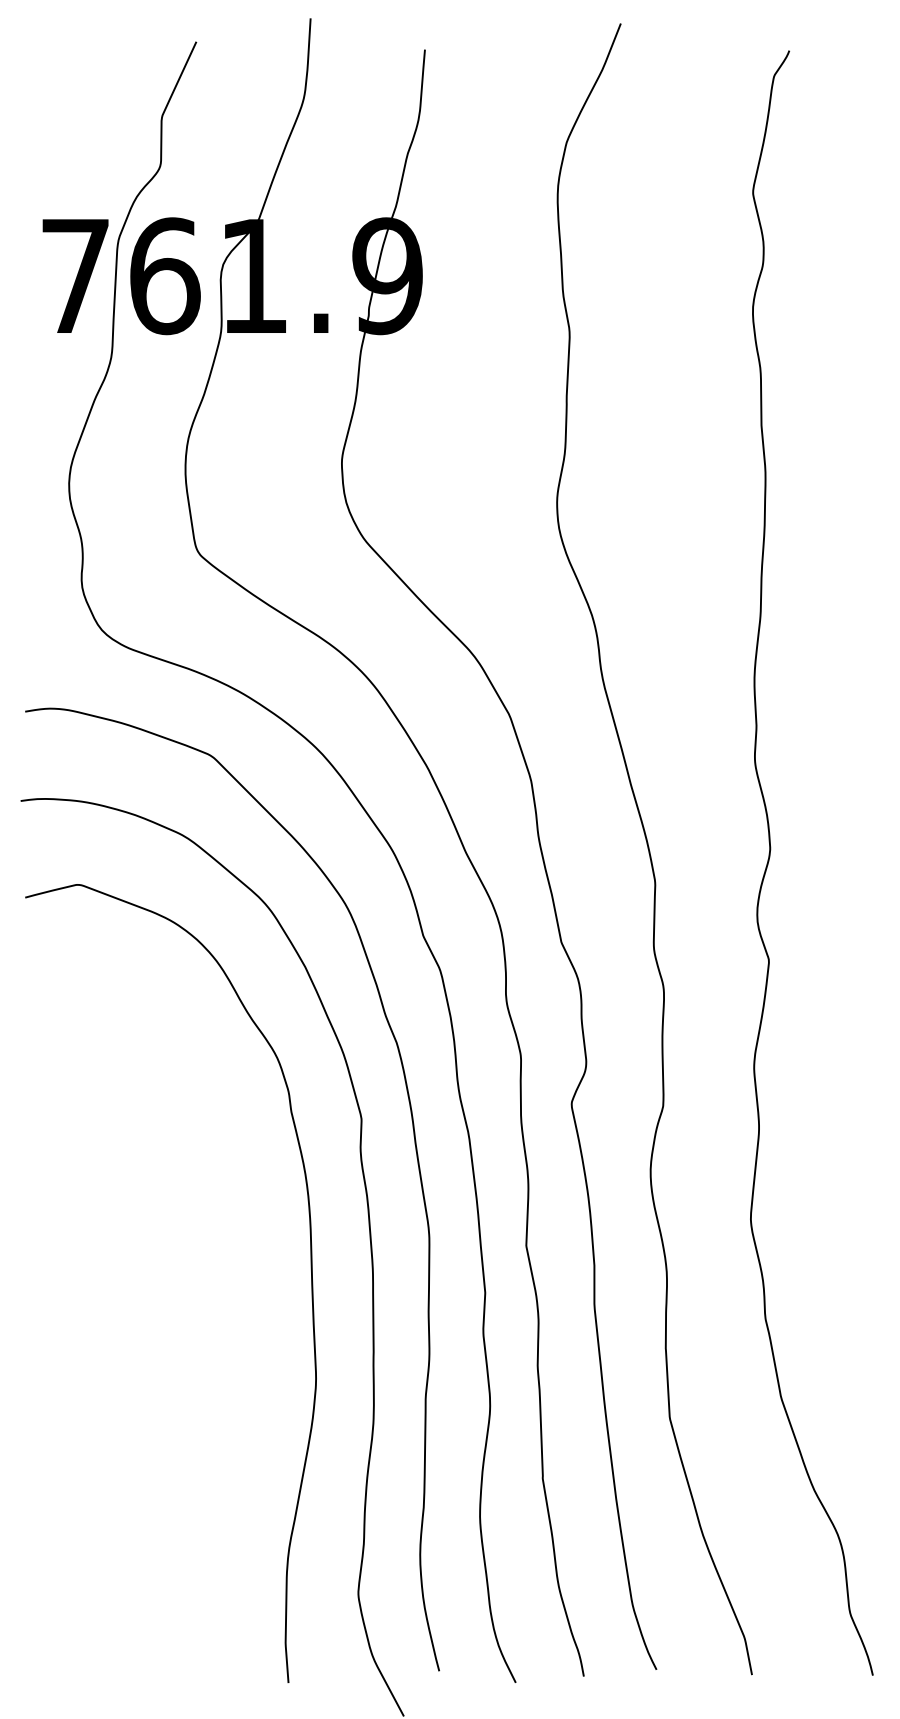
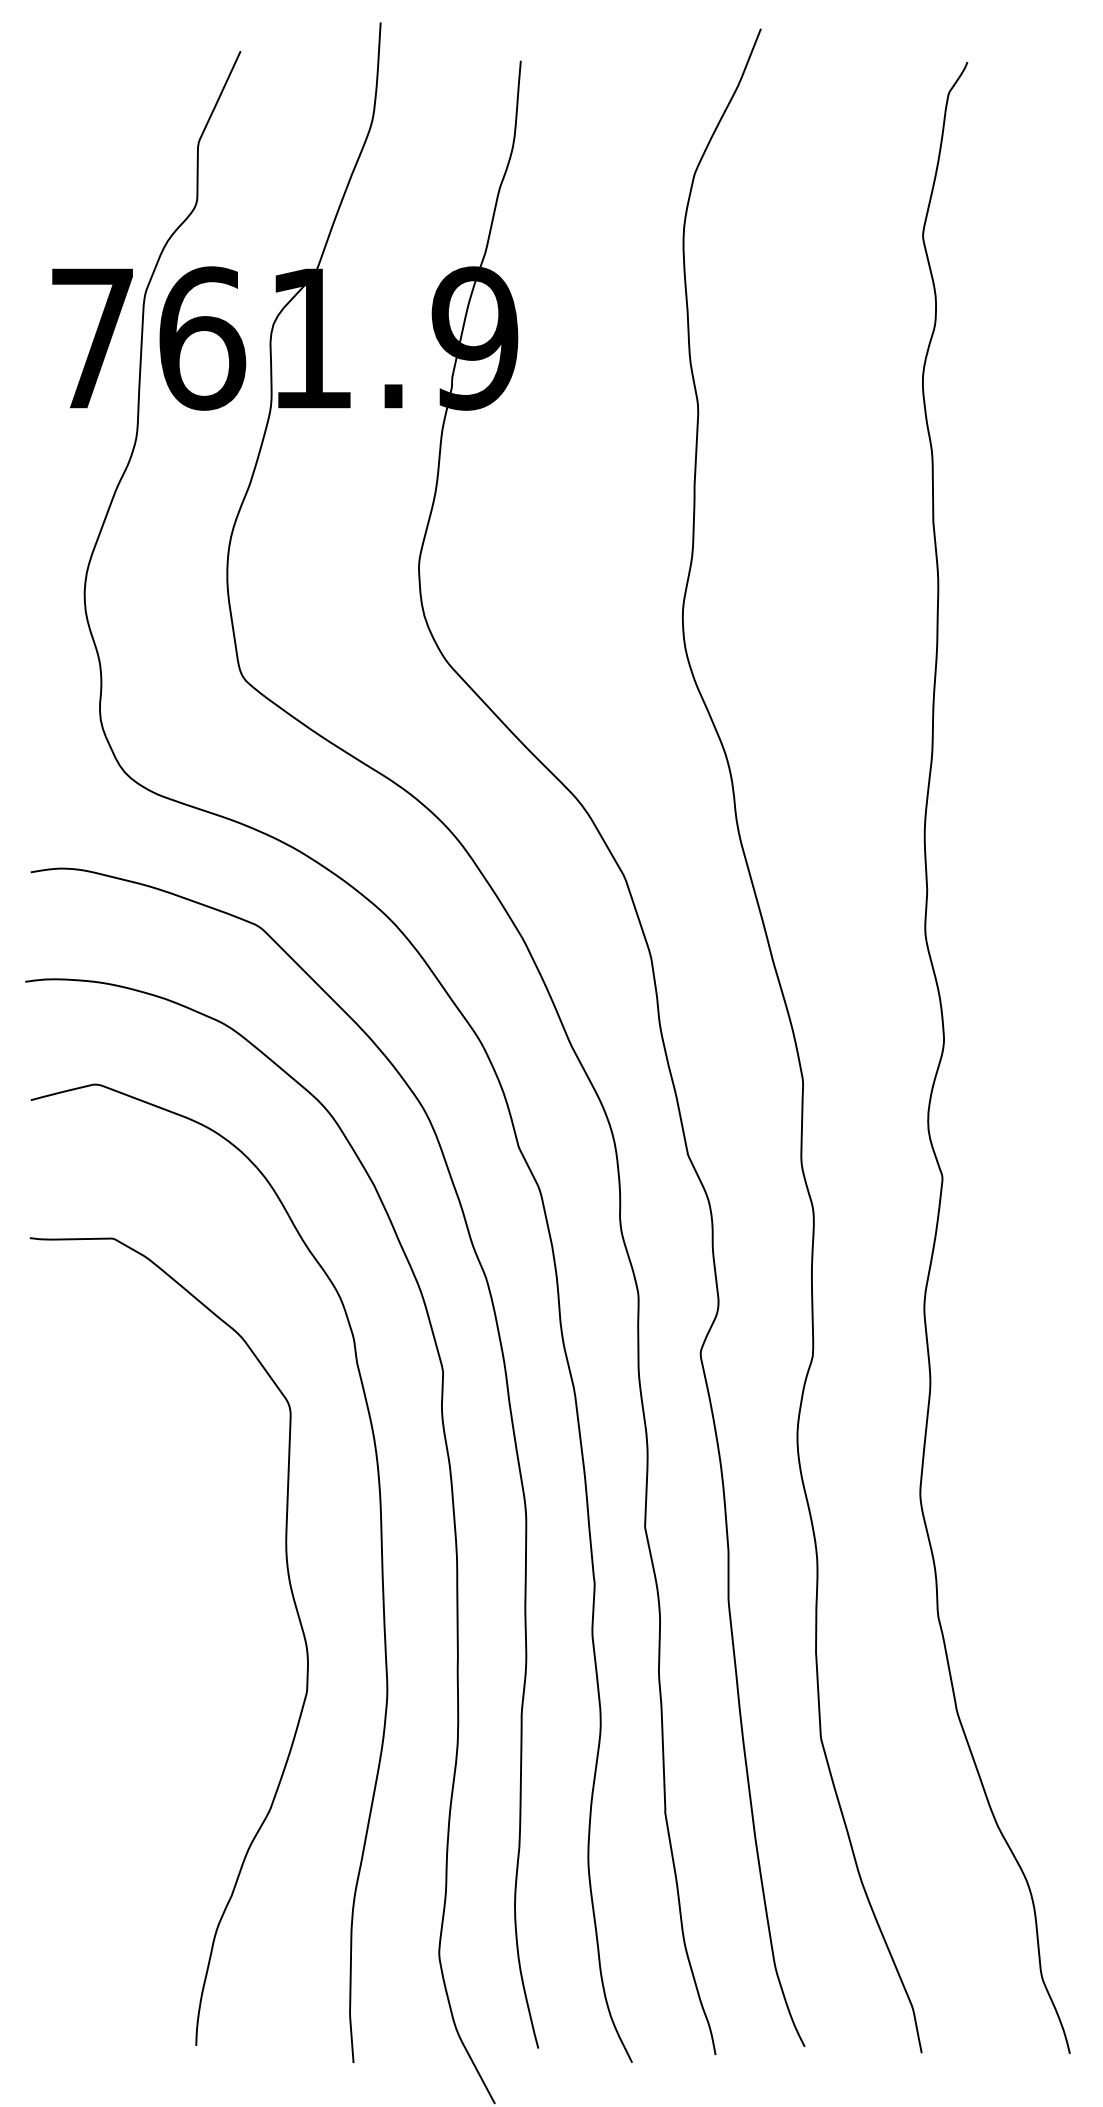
curve: (239, 1307) -> (293, 1602), added

